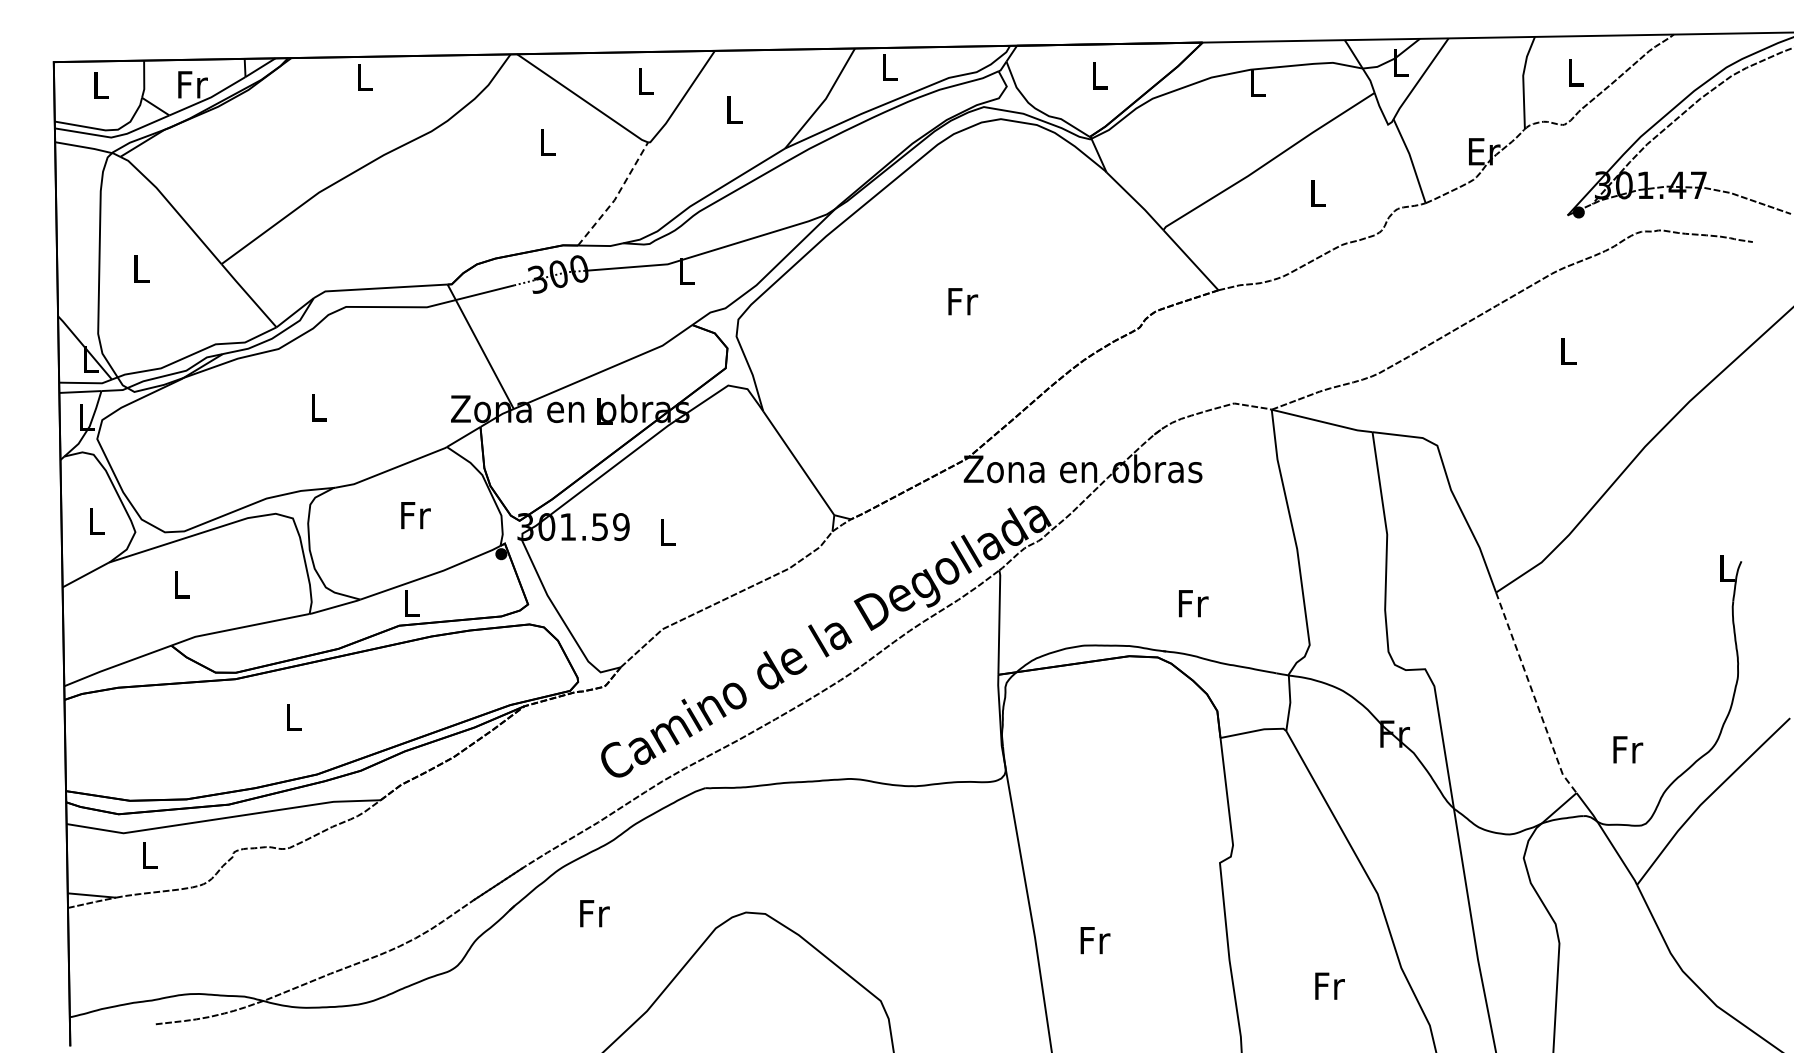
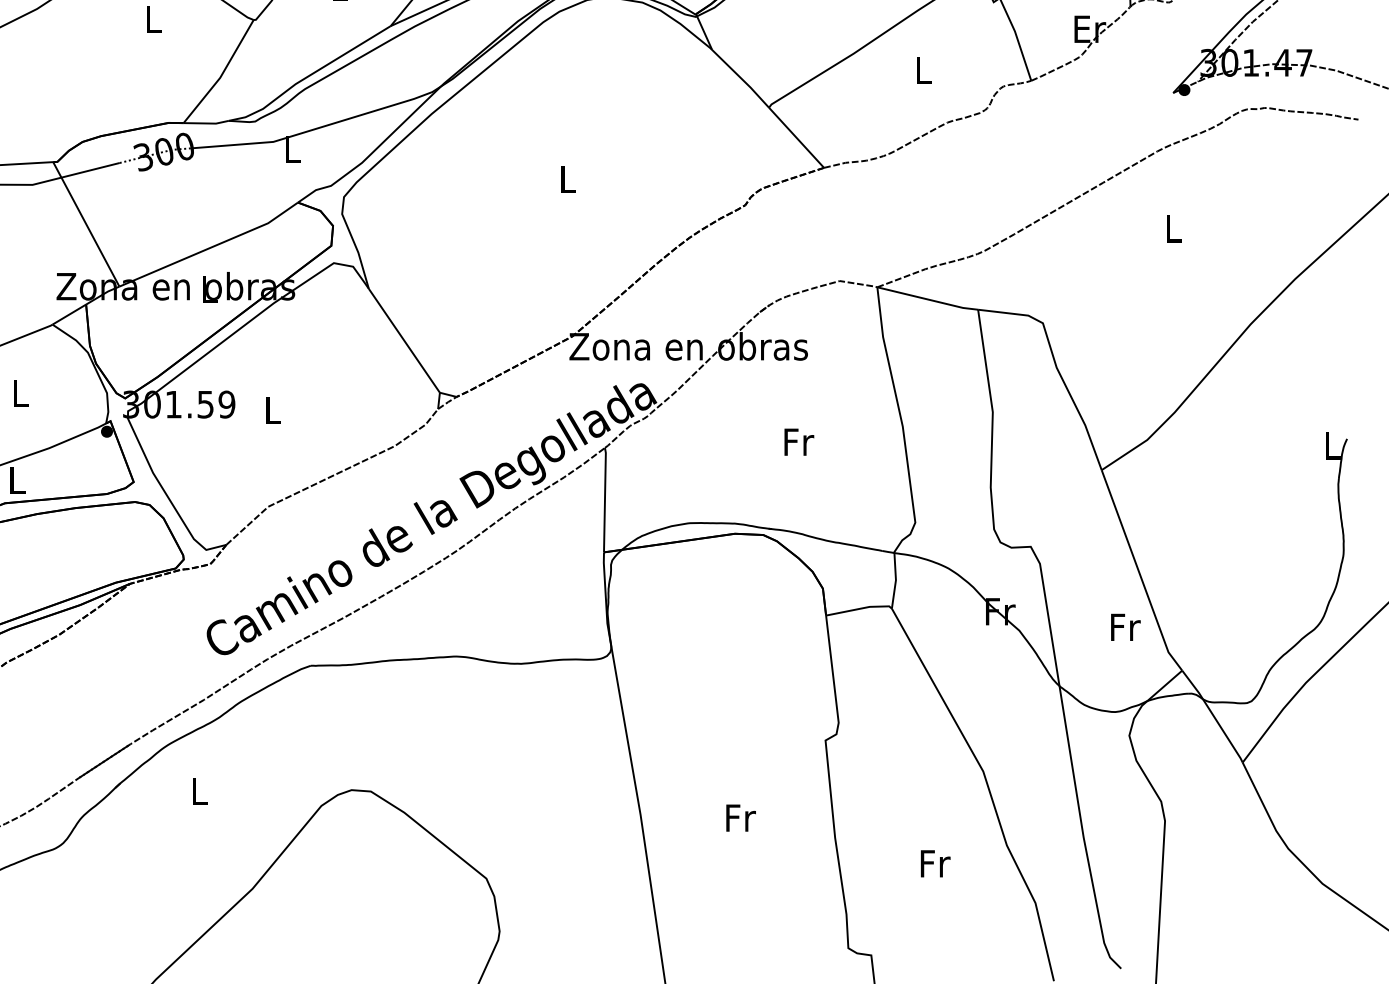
line: (616, 196) -> (222, 74), dashed -> solid
text: (963, 301) -> (569, 179), Fr -> L
text: (415, 515) -> (21, 393), Fr -> L
text: (1193, 603) -> (799, 442), moved
line: (1533, 695) -> (1139, 573), dashed -> solid
text: (1628, 749) -> (1126, 627), moved
text: (594, 913) -> (200, 791), Fr -> L
text: (1095, 940) -> (741, 818), moved

